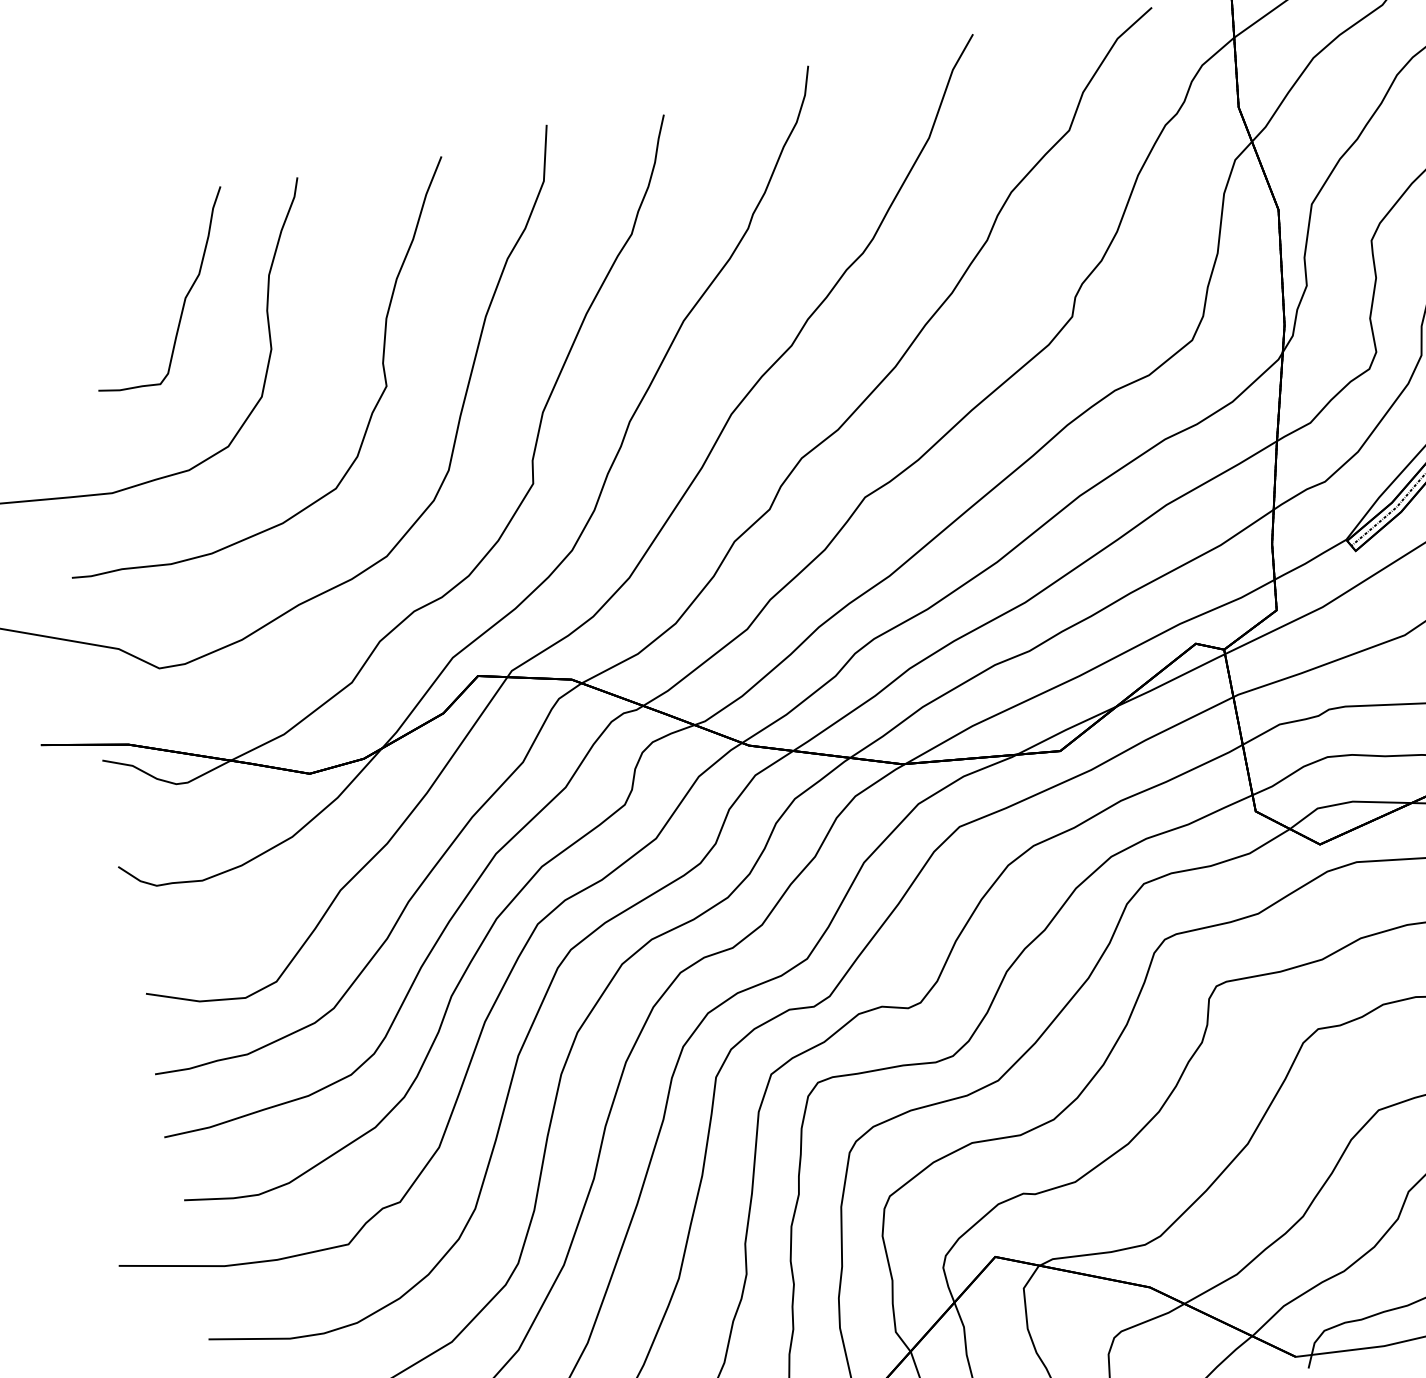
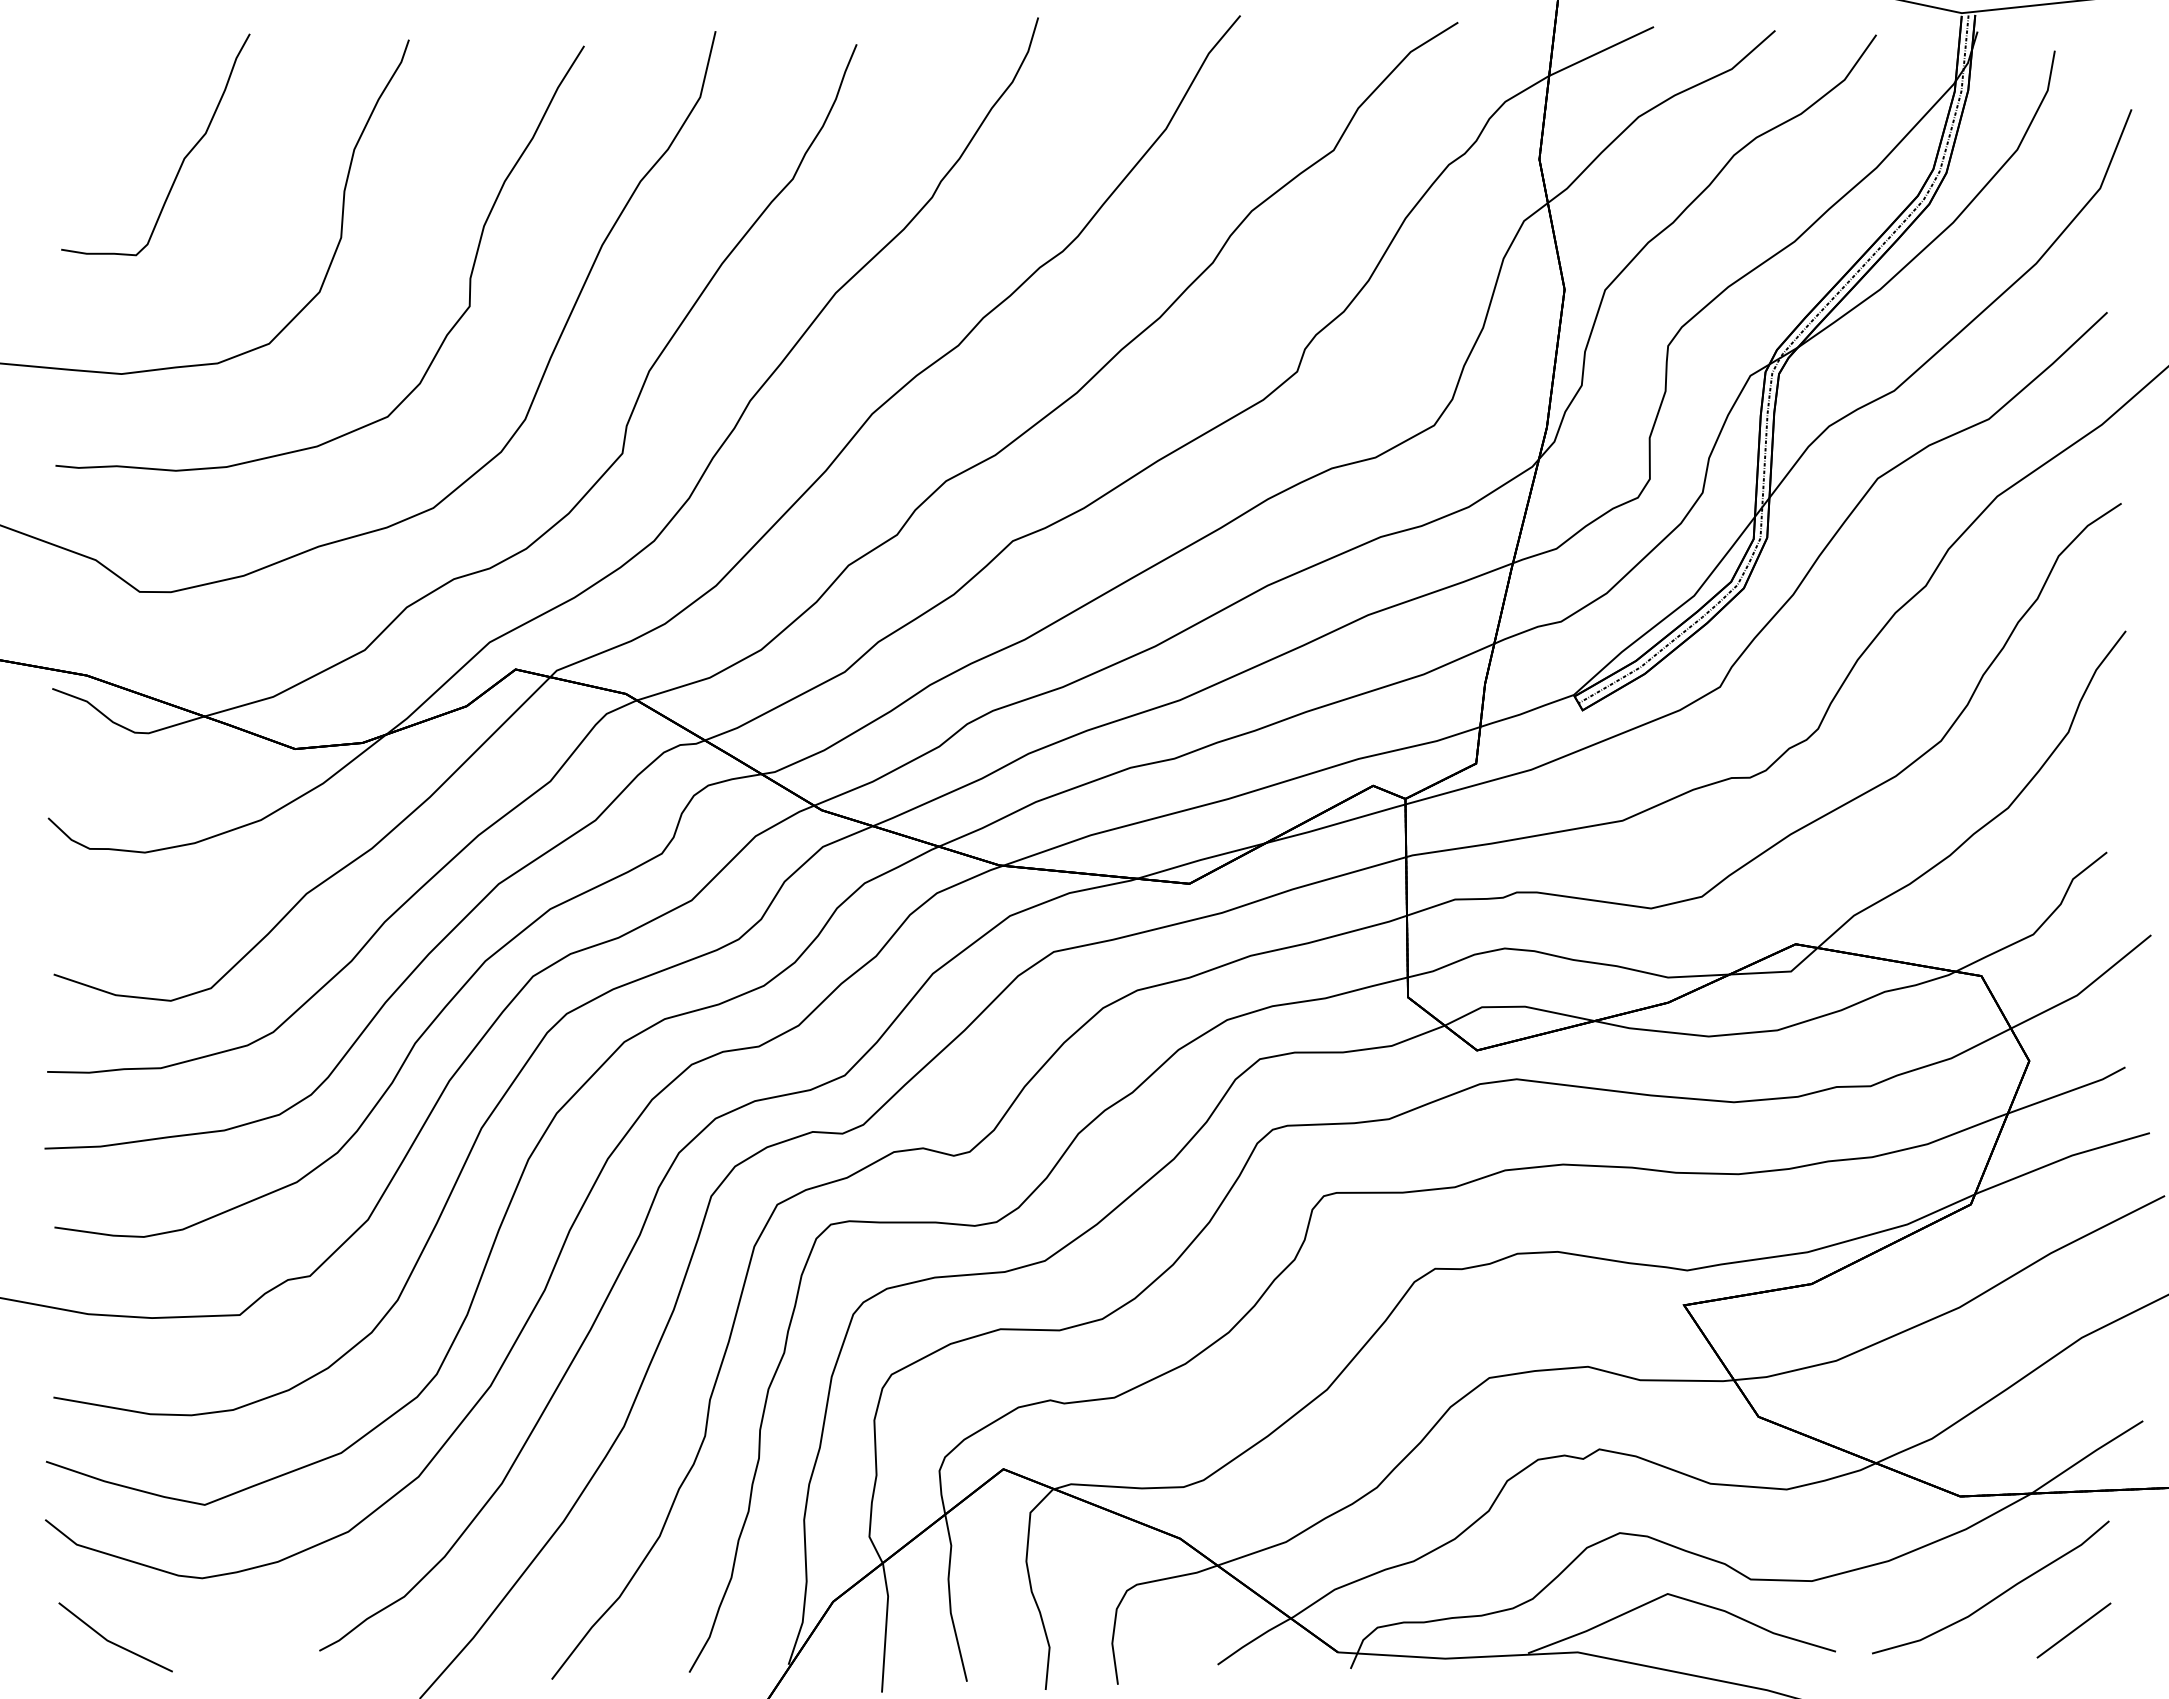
curve: (184, 298) -> (183, 158), moved

